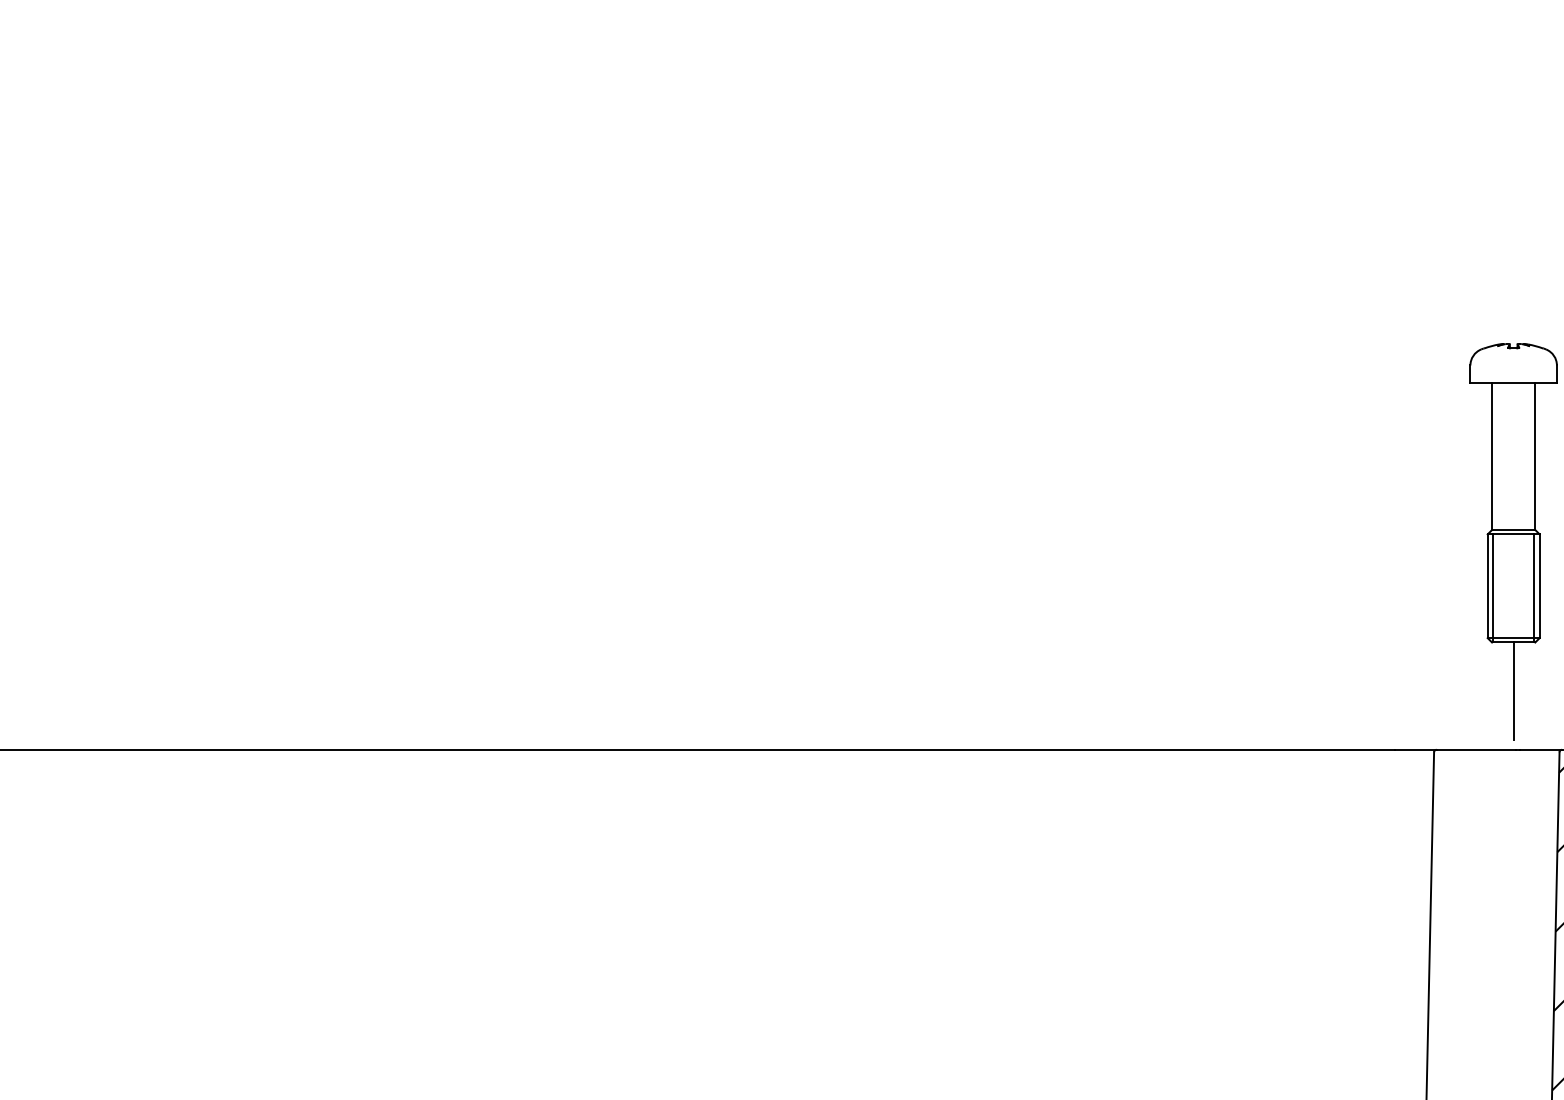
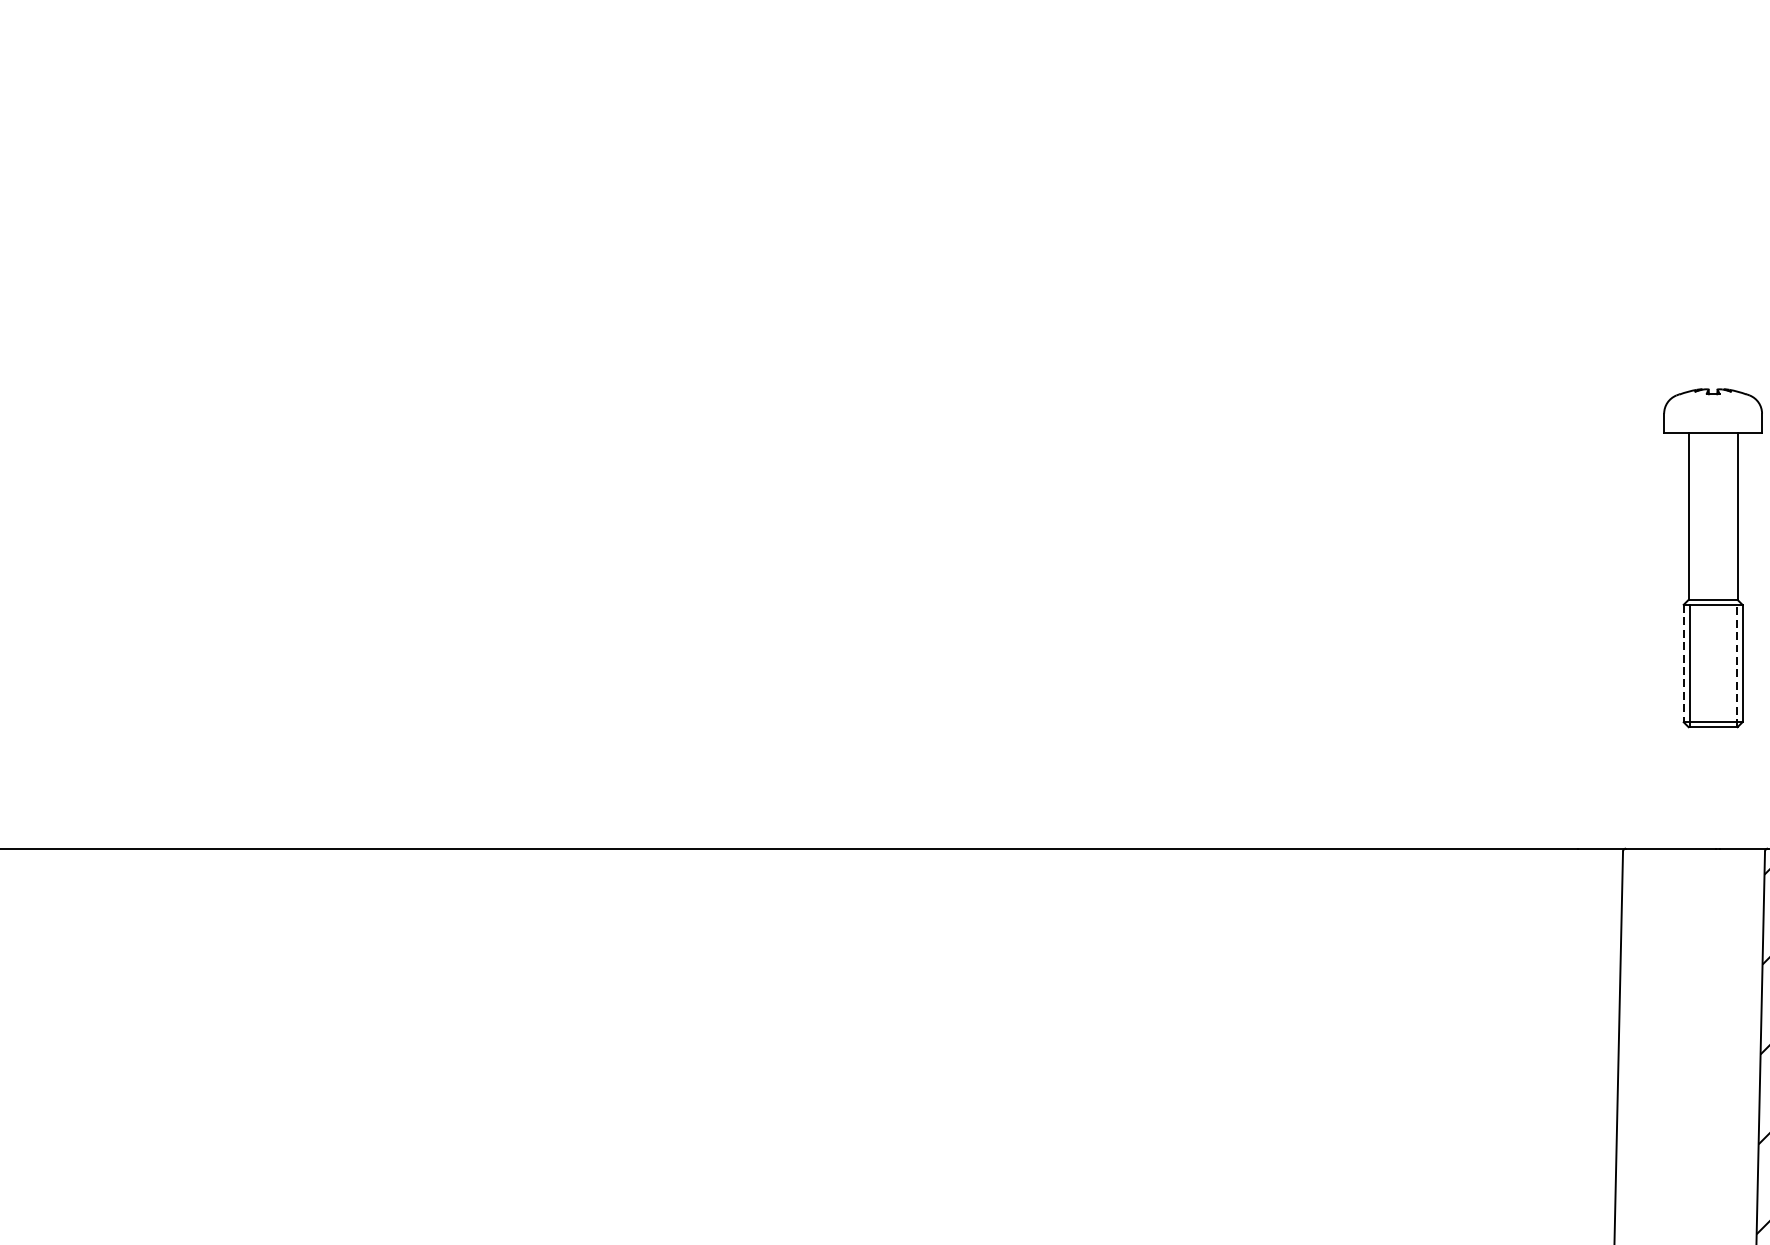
line: (1487, 586) -> (1683, 663), solid -> dashed
line: (1534, 587) -> (1736, 664), solid -> dashed
line: (1513, 690) -> (1712, 781), removed

